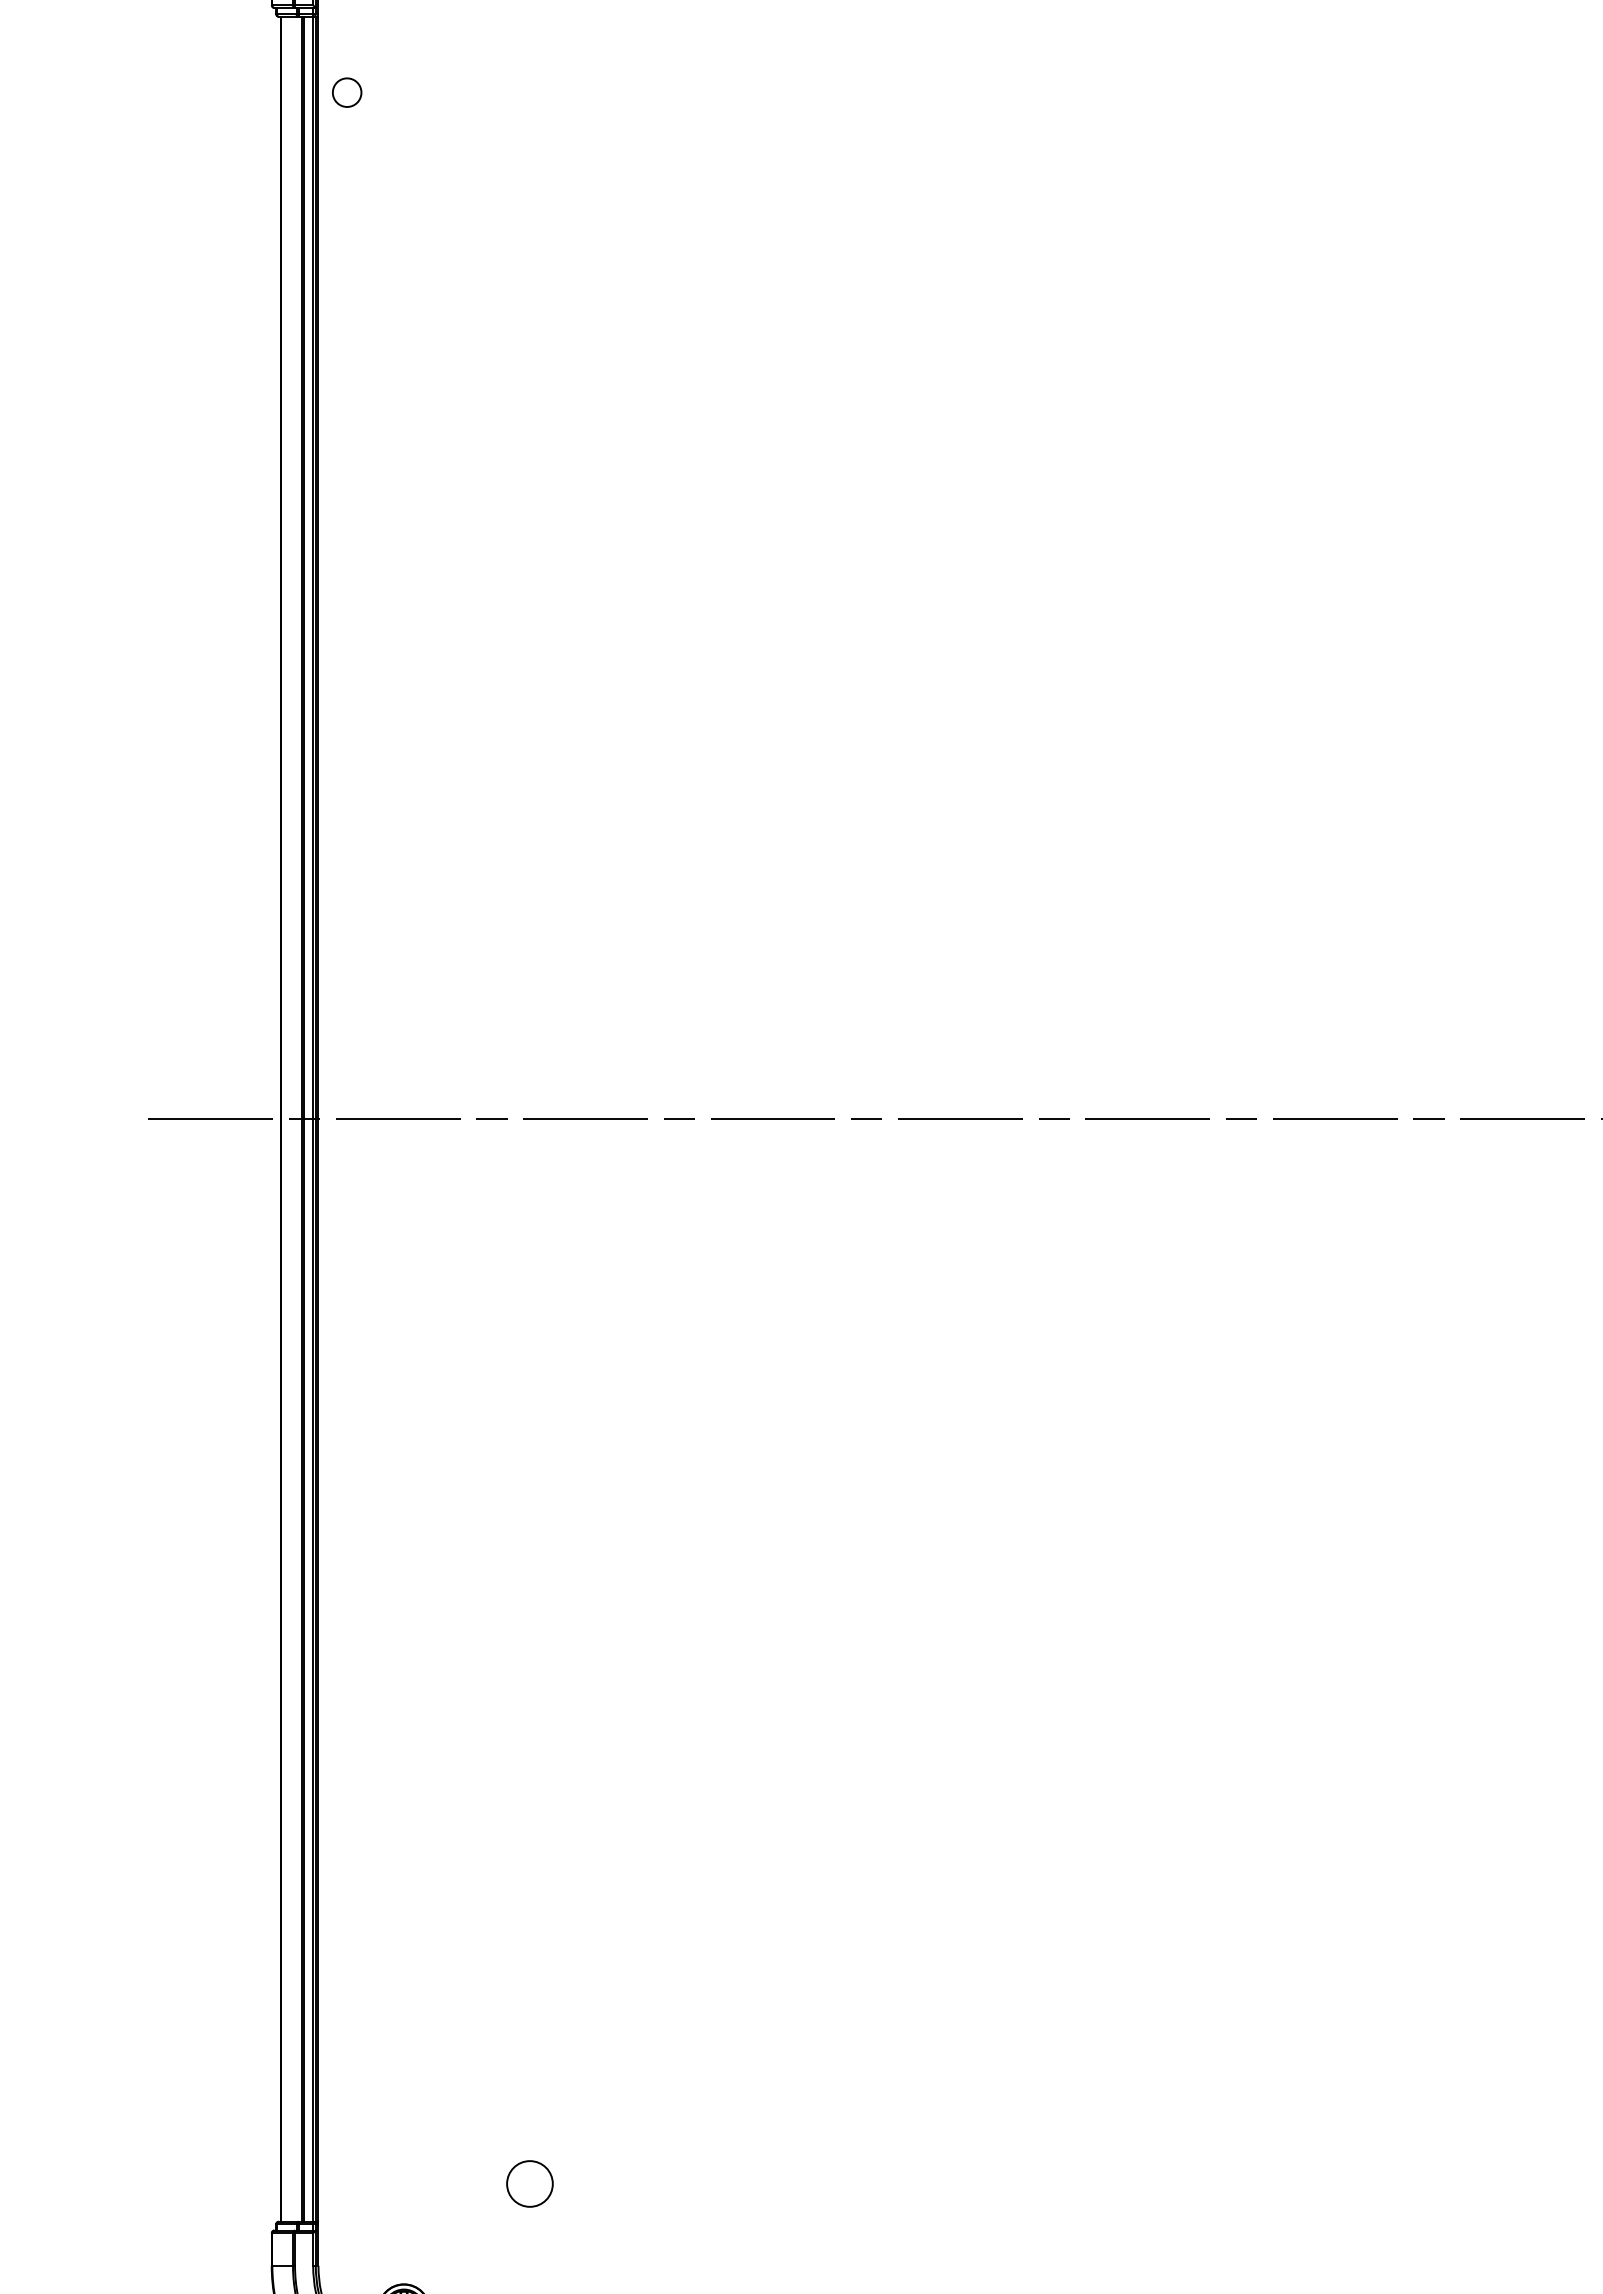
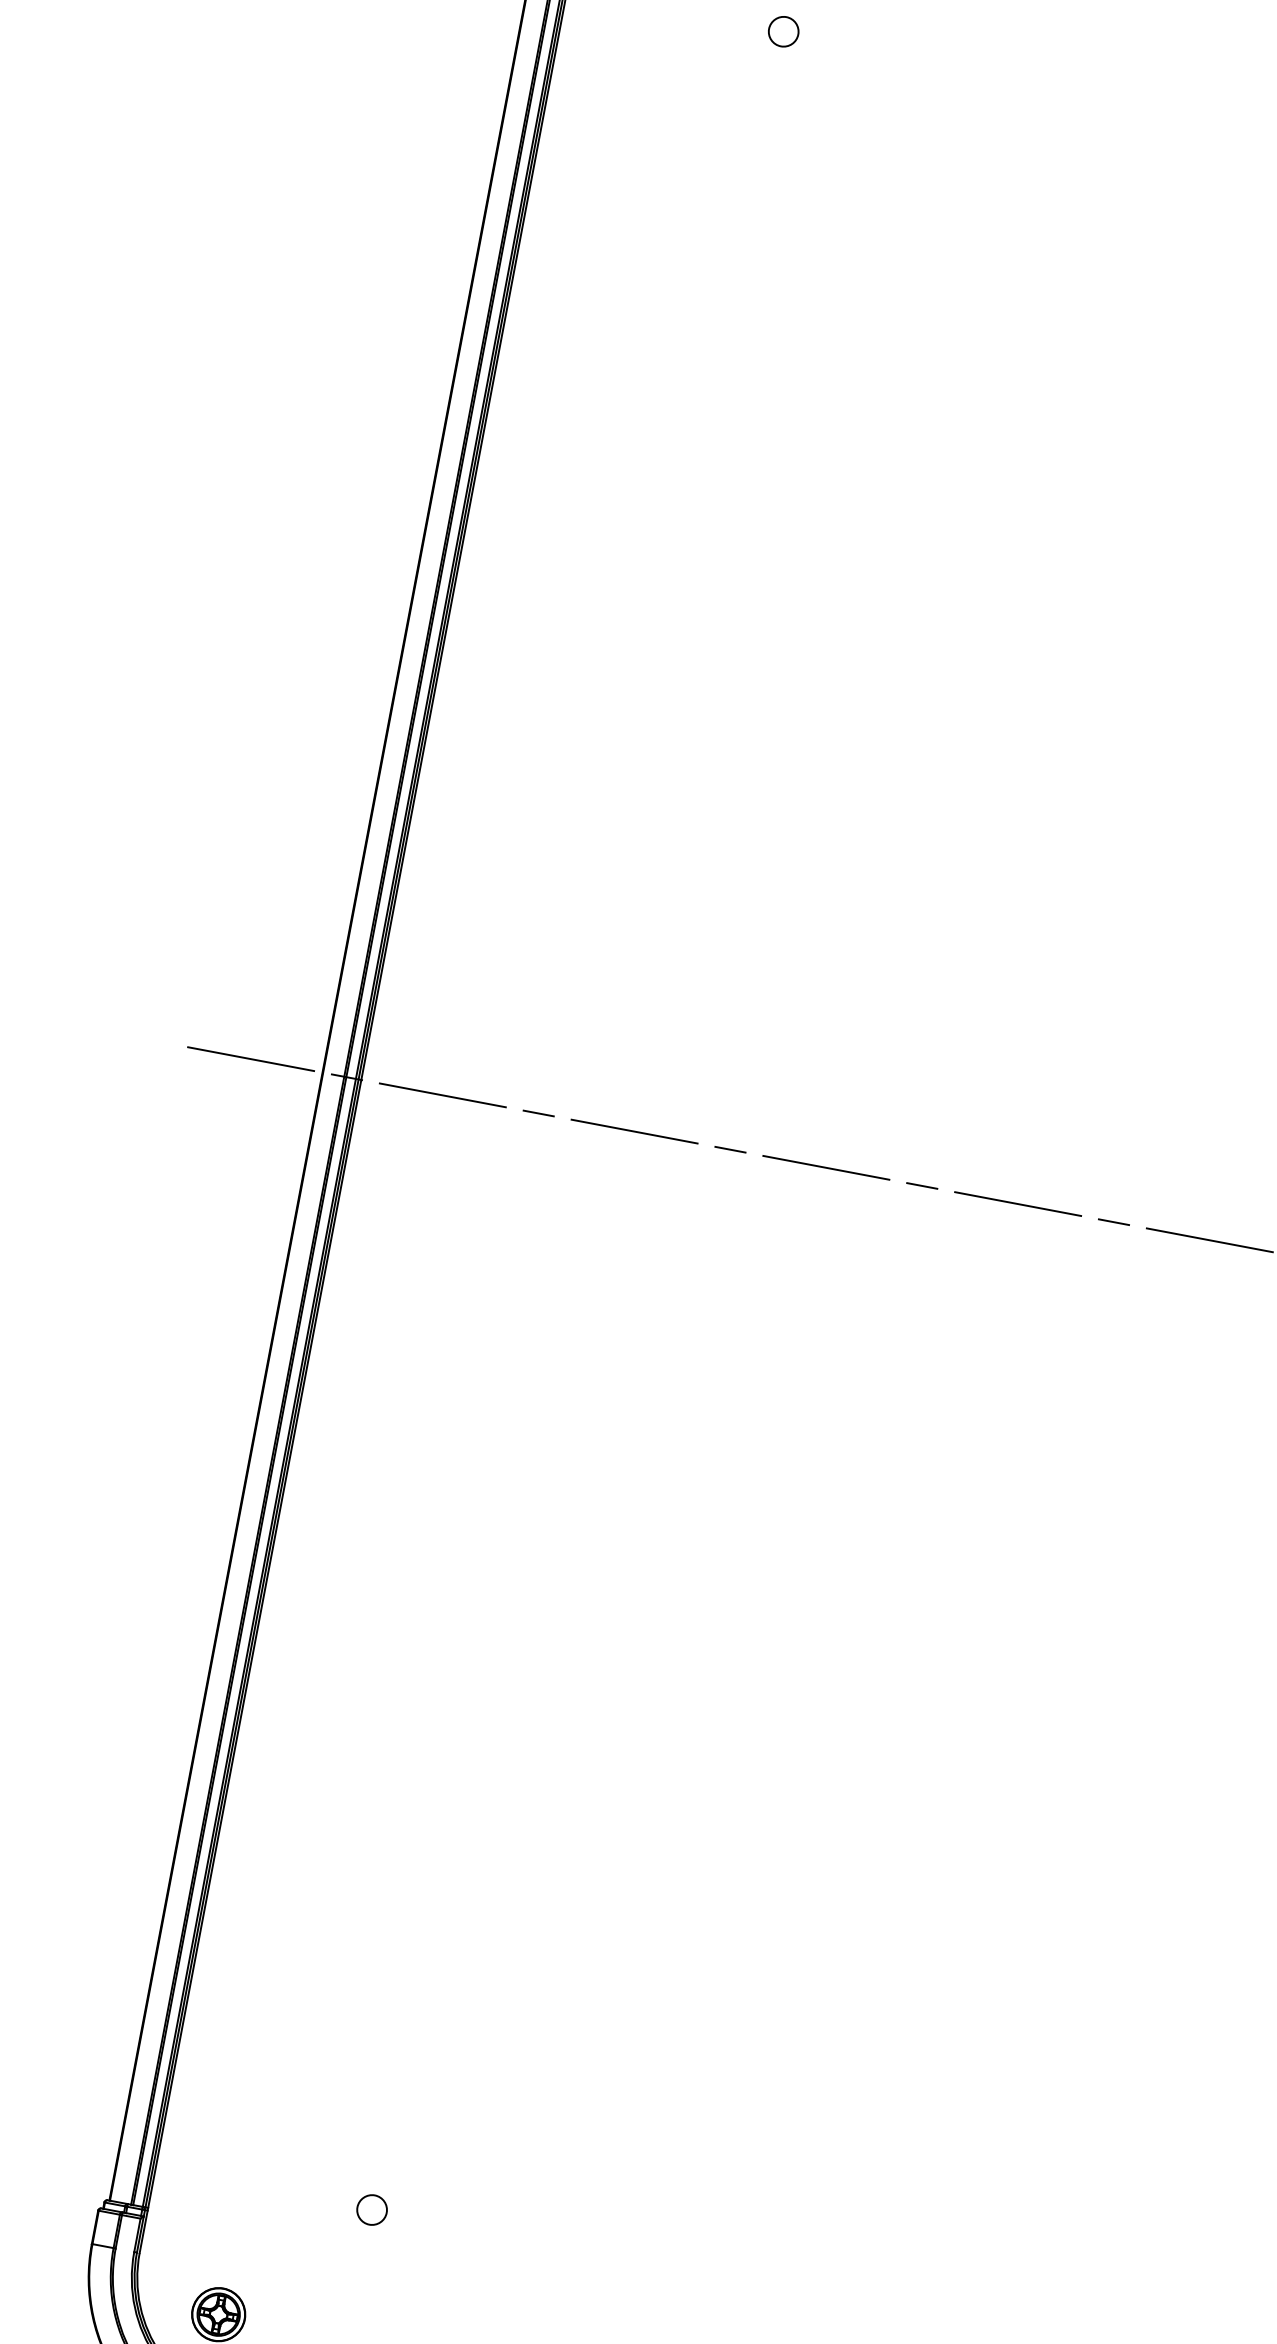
circle: (347, 92) -> (784, 31), moved
circle: (530, 2183) -> (372, 2209), size x0.62

